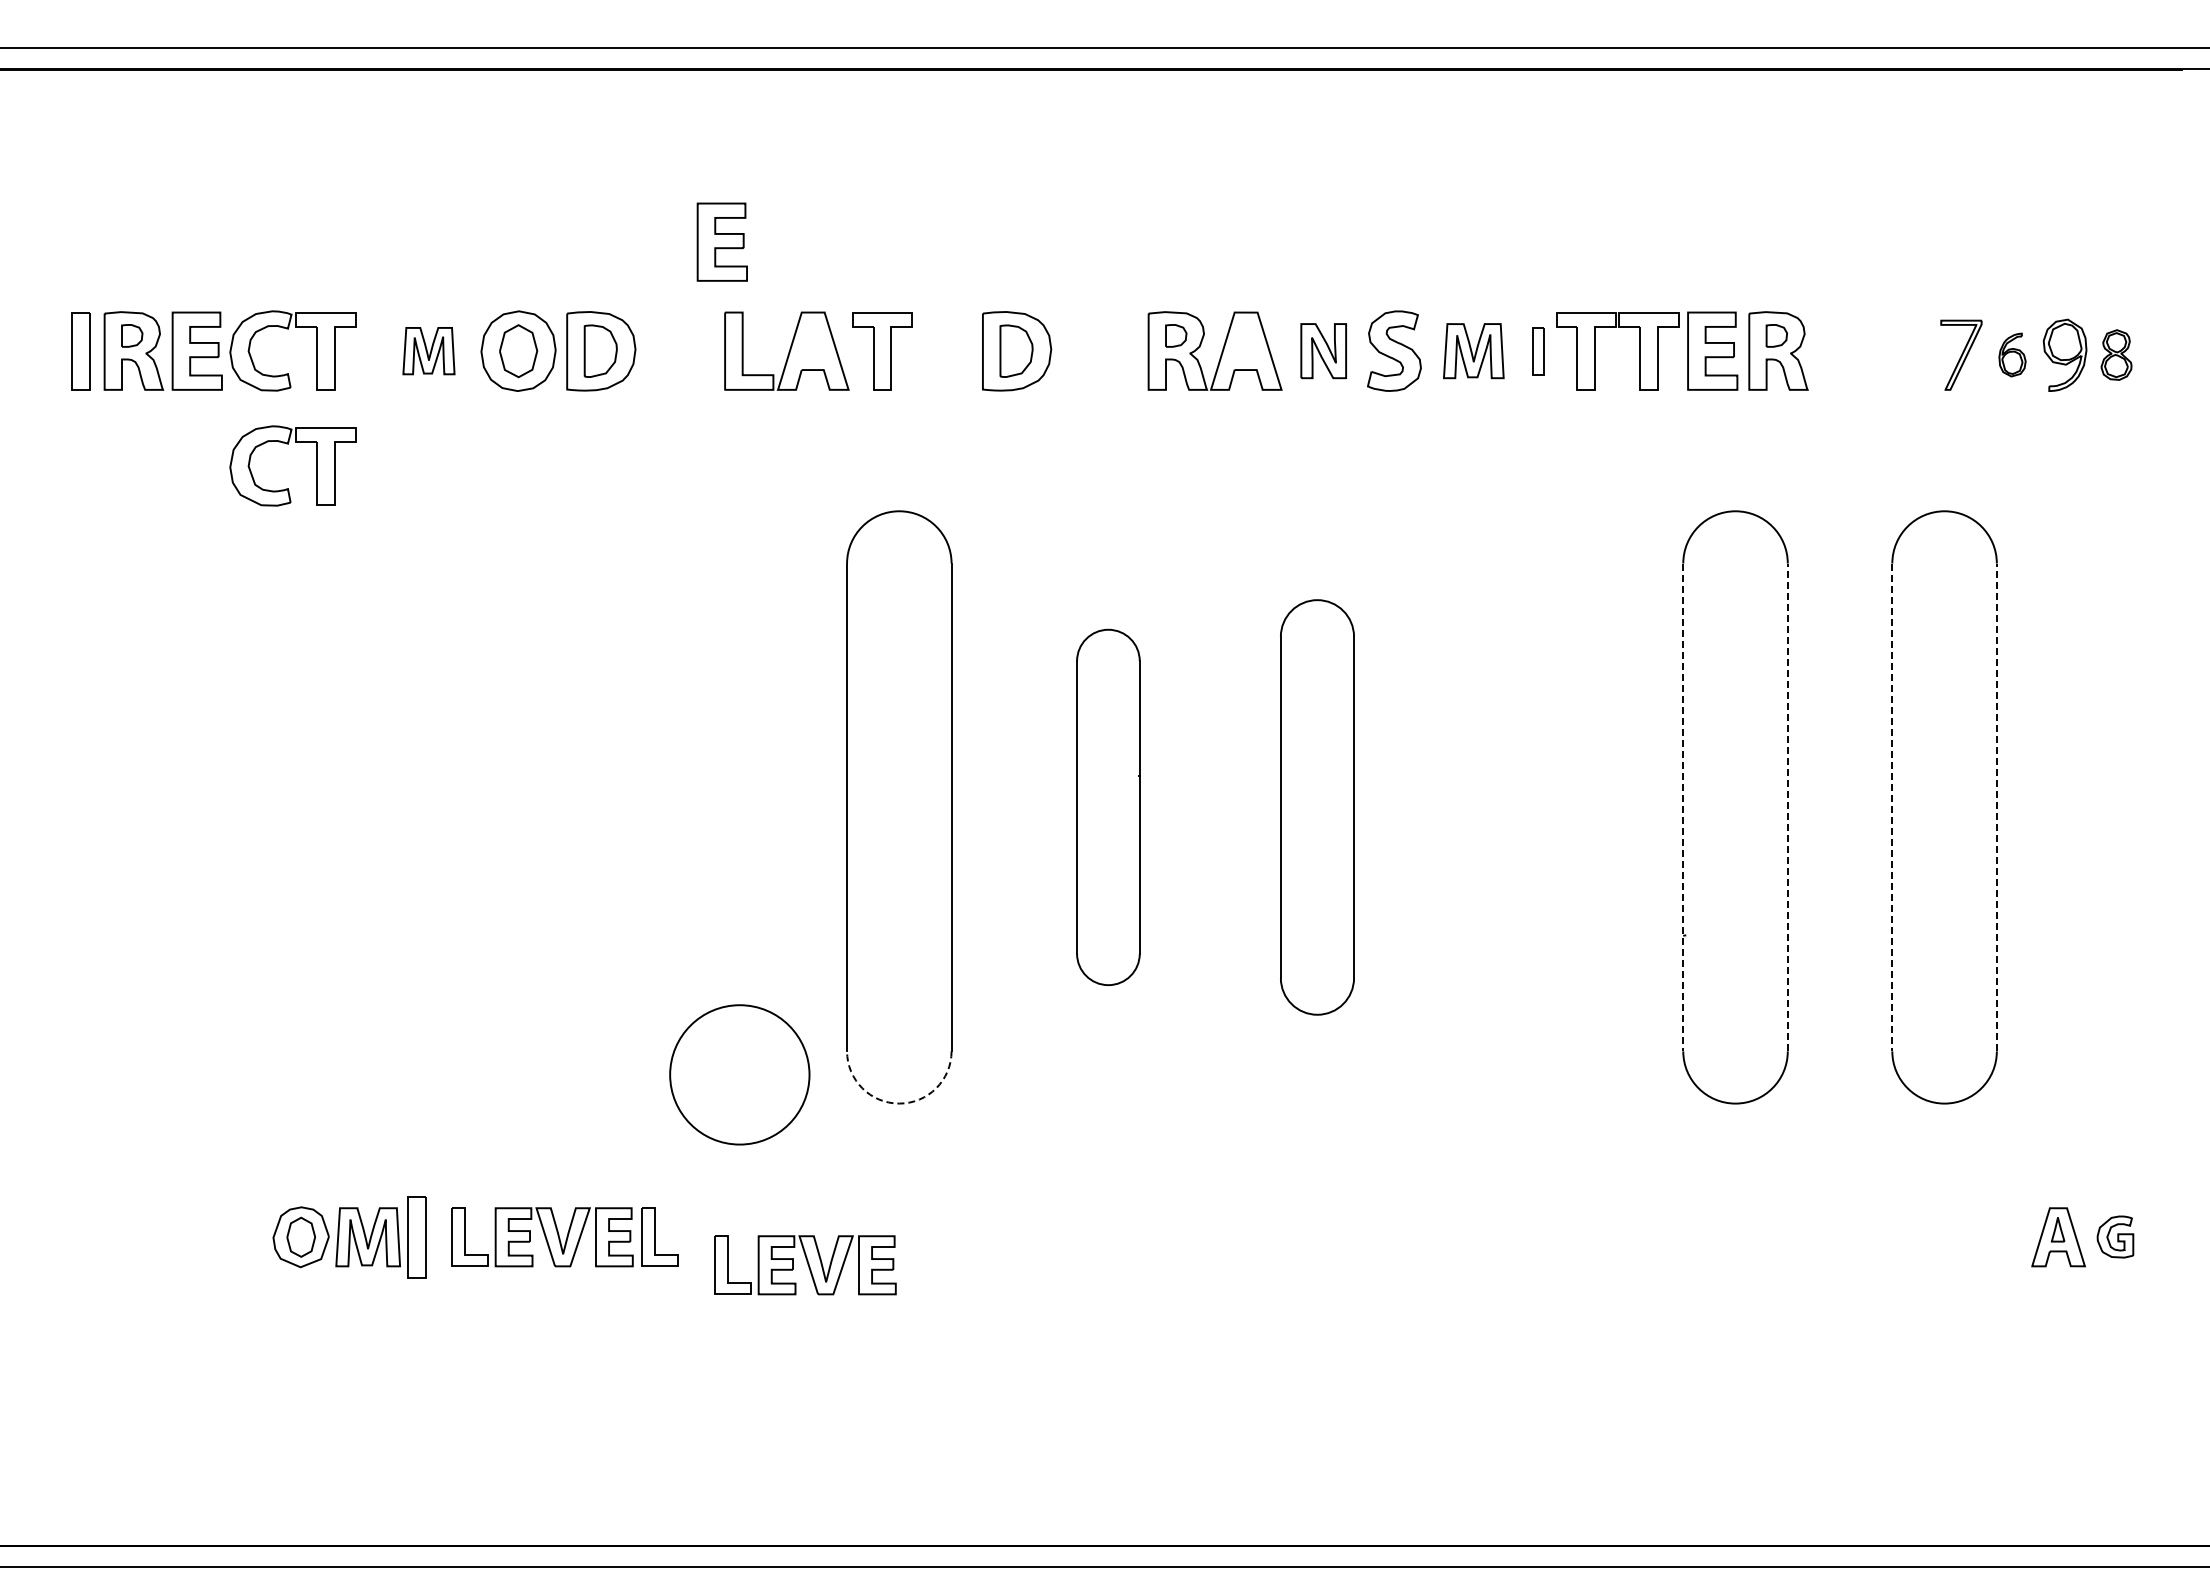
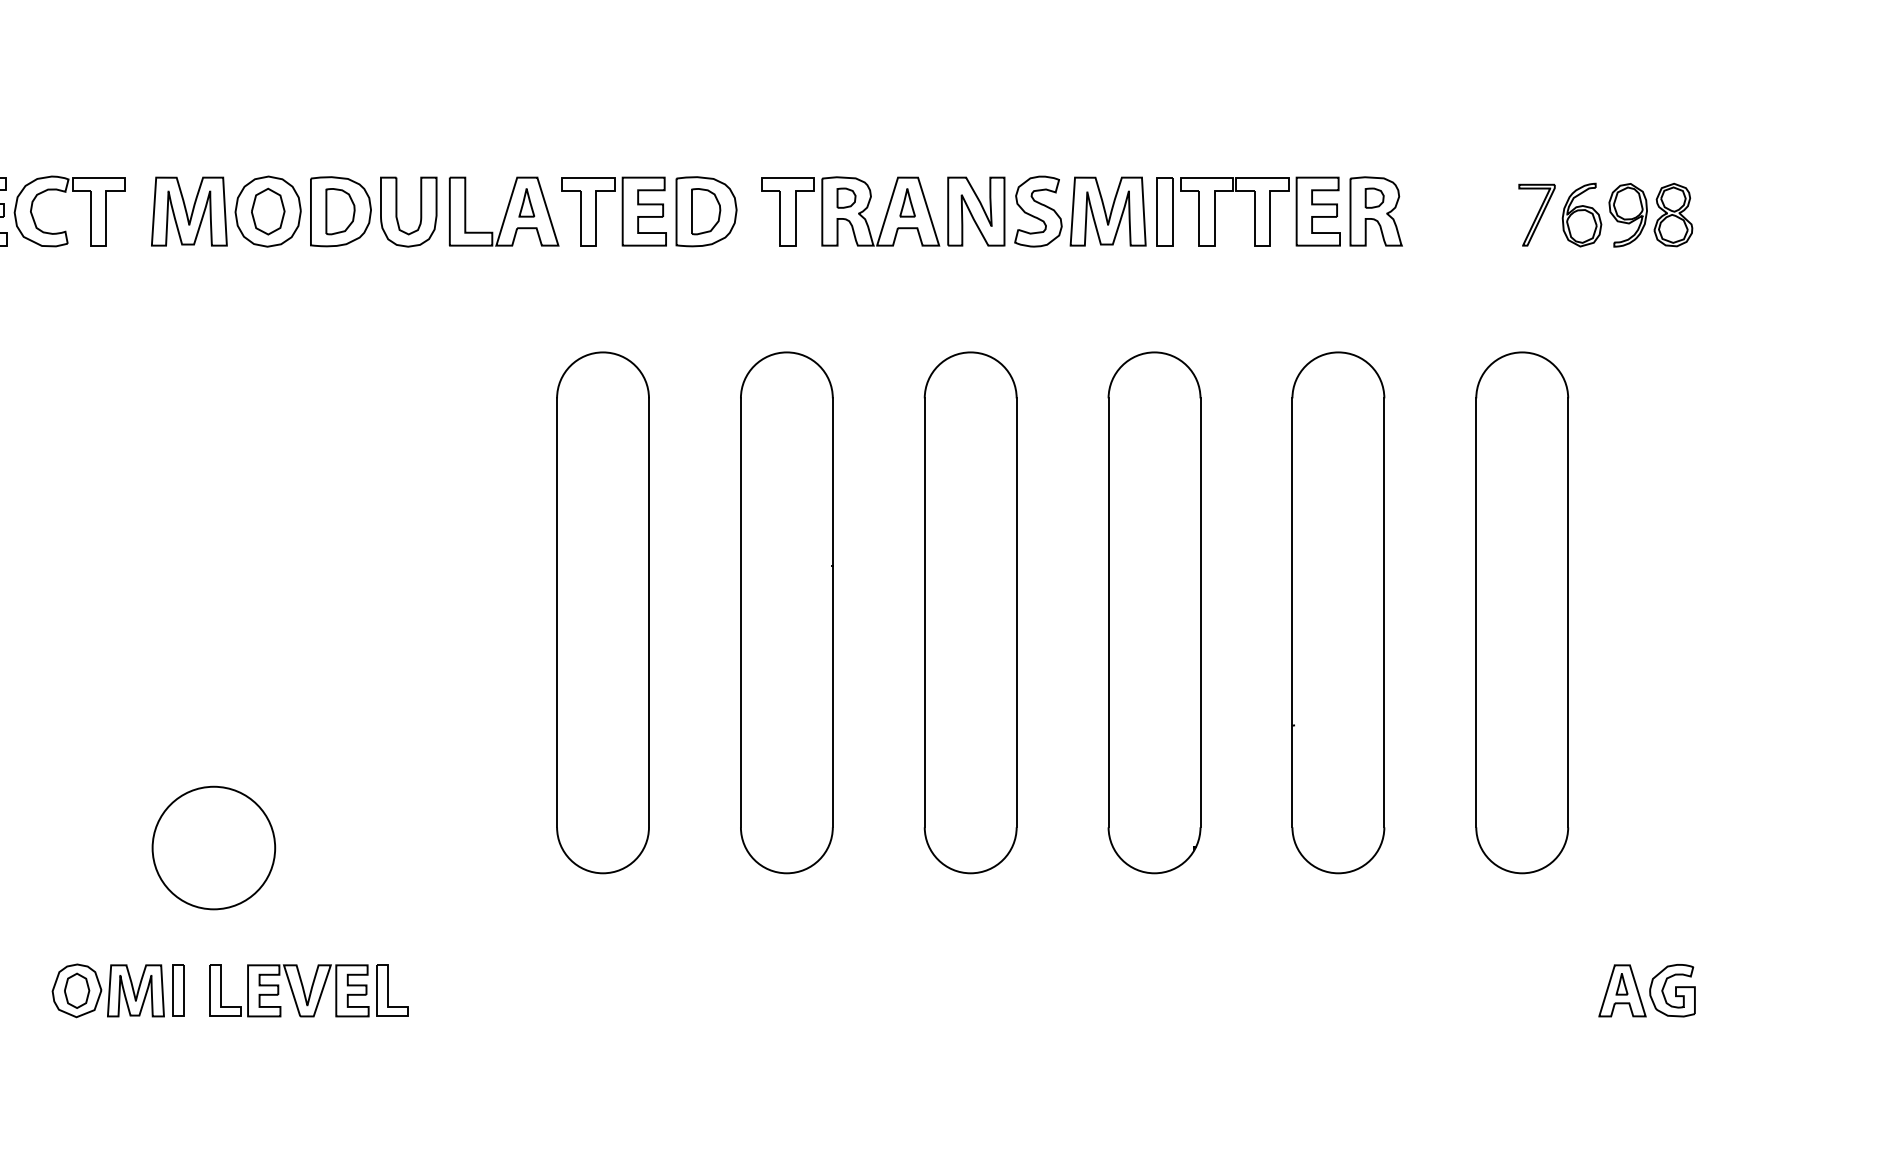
part: (721, 241) -> (643, 211), moved
part: (812, 340) -> (526, 202), added
part: (1245, 340) -> (907, 202), added
part: (428, 350) -> (188, 211), size x1.67
part: (1323, 350) -> (976, 211), size x1.43
part: (1473, 350) -> (1107, 211), size x1.43
part: (665, 351) -> (397, 211), added
part: (1109, 351) -> (787, 211), added
part: (1538, 351) -> (1165, 211), size x1.67
part: (2012, 354) -> (1581, 214), size x1.67
part: (2116, 354) -> (1673, 214), size x1.43
part: (288, 444) -> (65, 293), removed
part: (1108, 807) -> (786, 612), size x1.67
part: (1317, 807) -> (970, 612), size x1.43
part: (1526, 807) -> (1154, 612), added
line: (1683, 807) -> (1292, 612), dashed -> solid
line: (1787, 807) -> (1384, 612), dashed -> solid
line: (1892, 807) -> (1476, 612), dashed -> solid
line: (1996, 807) -> (1567, 612), dashed -> solid
circle: (739, 1074) -> (213, 847), moved
arc: (899, 1103) -> (603, 873), dashed -> solid
part: (416, 1236) -> (178, 990), size x0.71
part: (2115, 1236) -> (1672, 990), size x1.43
part: (805, 1265) -> (520, 1015), removed

